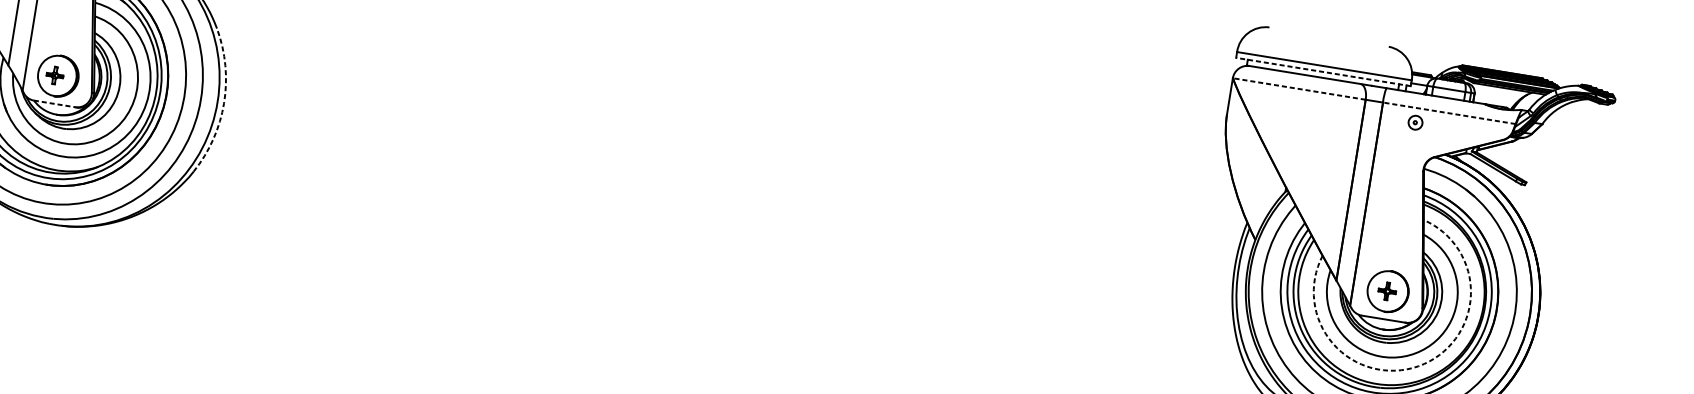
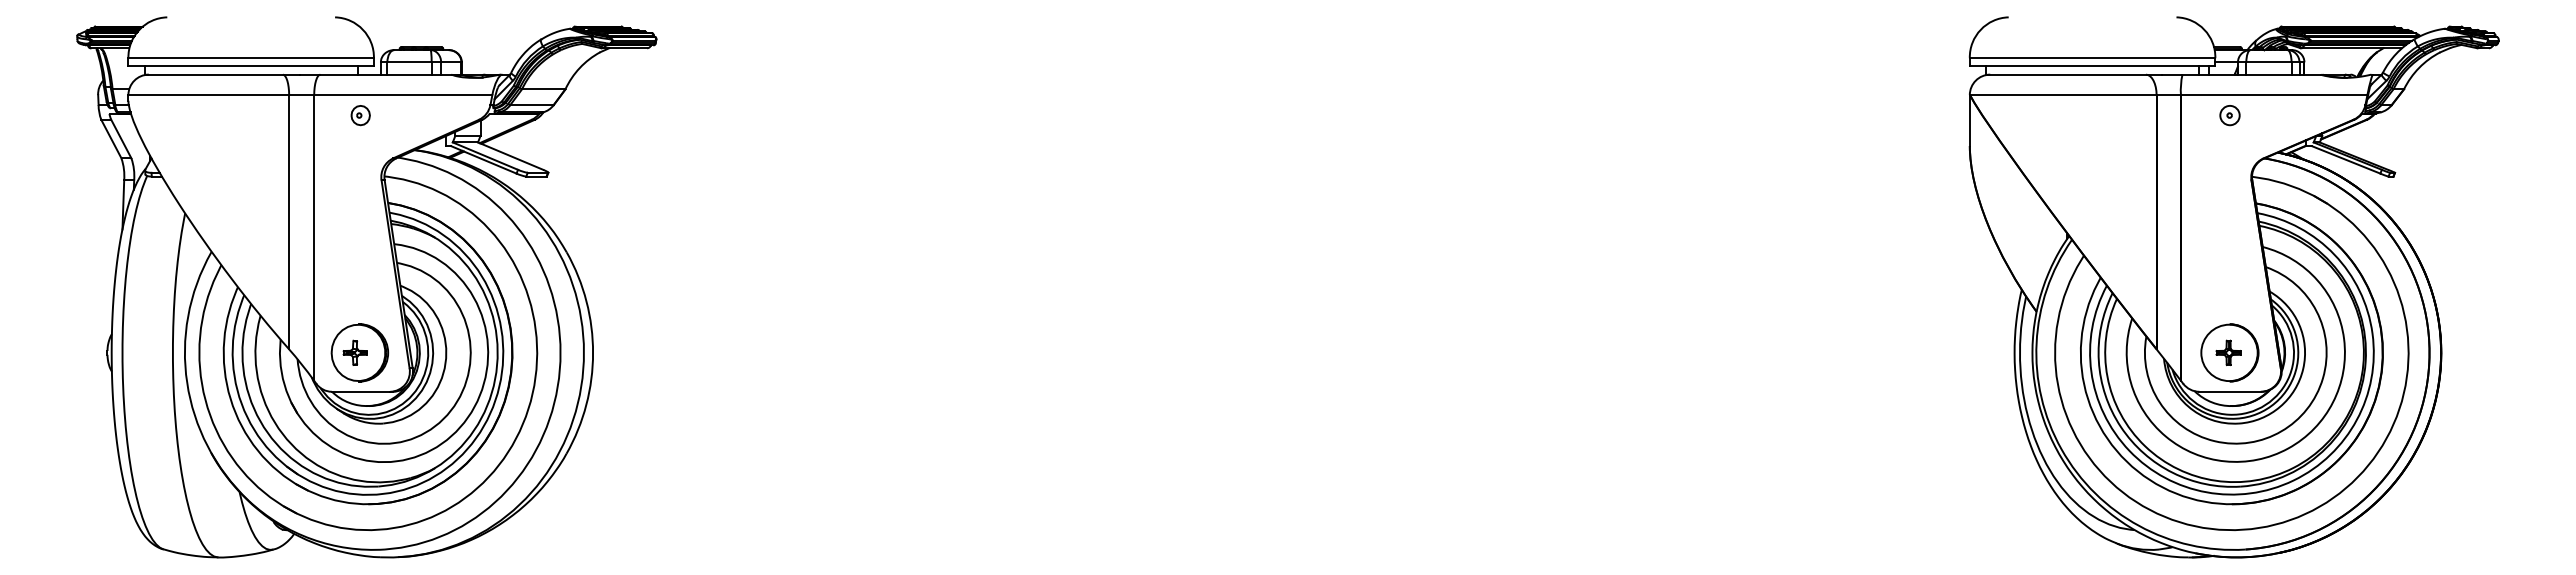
line: (1323, 72) -> (2092, 66), dashed -> solid
line: (1298, 89) -> (2062, 95), dashed -> solid
line: (55, 103) -> (361, 391), dashed -> solid
arc: (224, 103) -> (593, 353), dashed -> solid
line: (1448, 113) -> (2273, 95), dashed -> solid
arc: (1418, 366) -> (2288, 448), dashed -> solid

